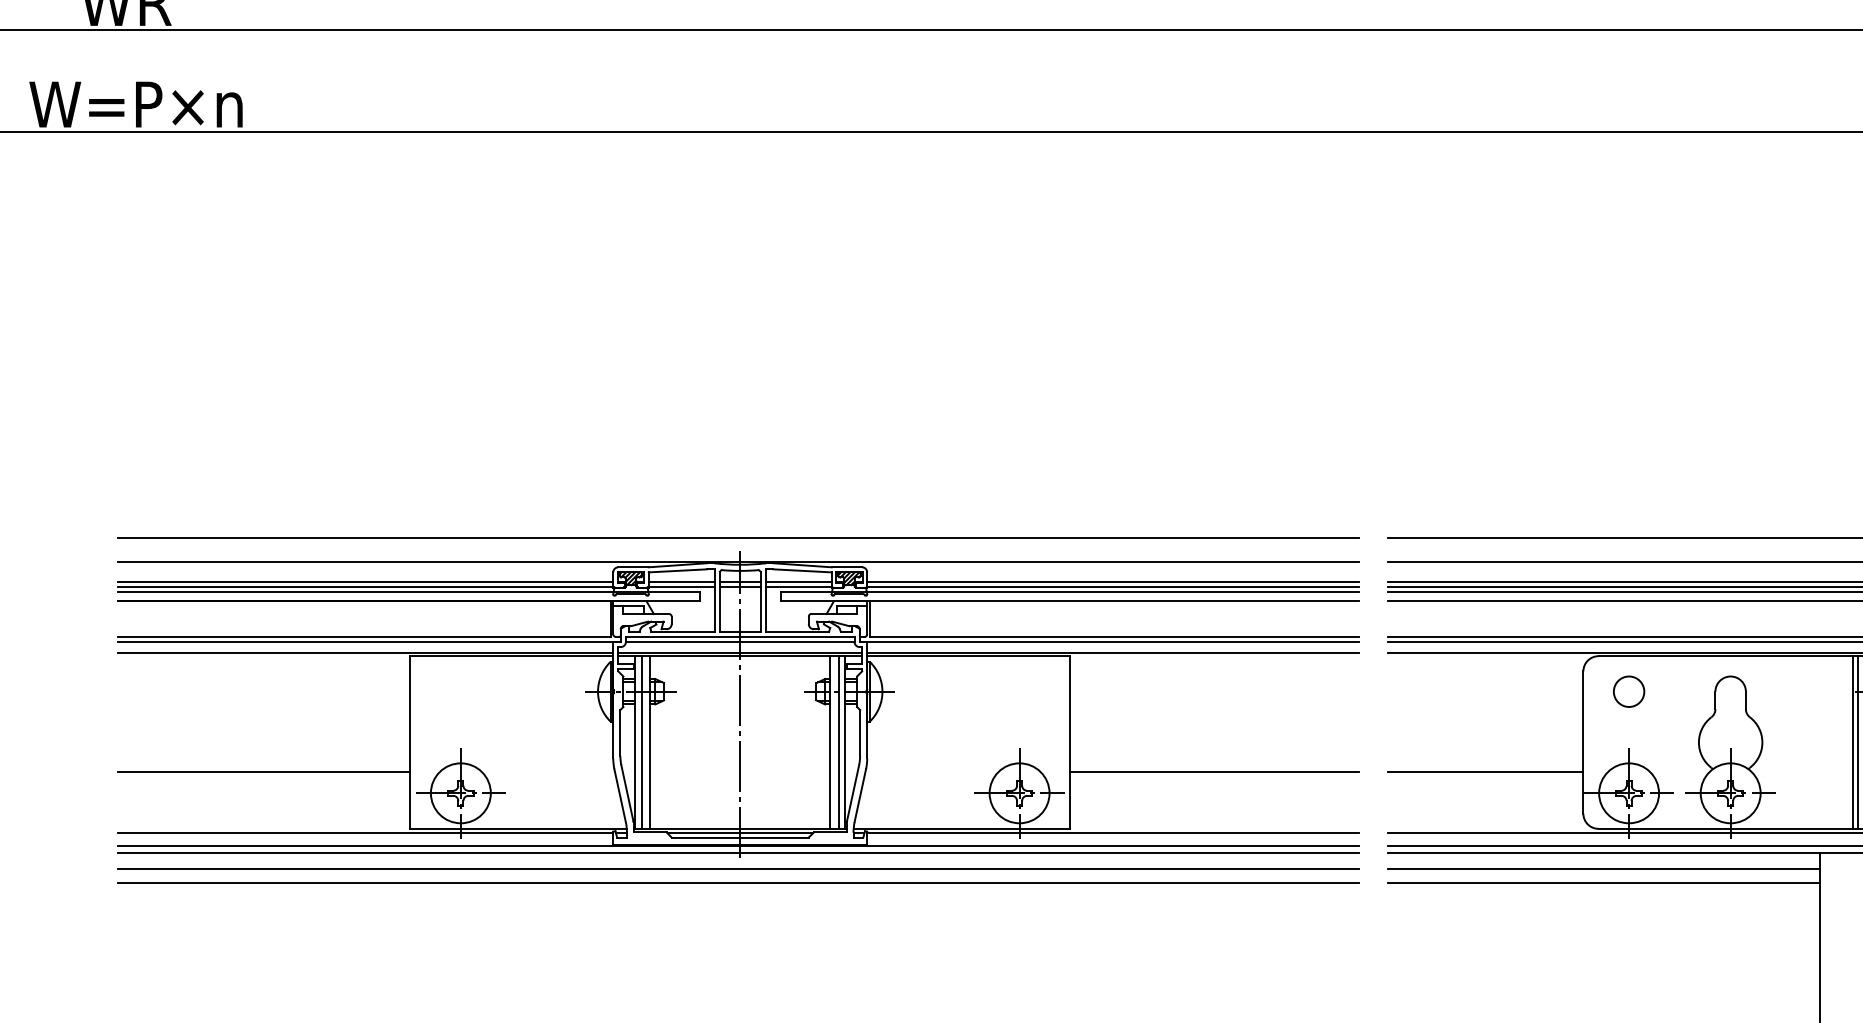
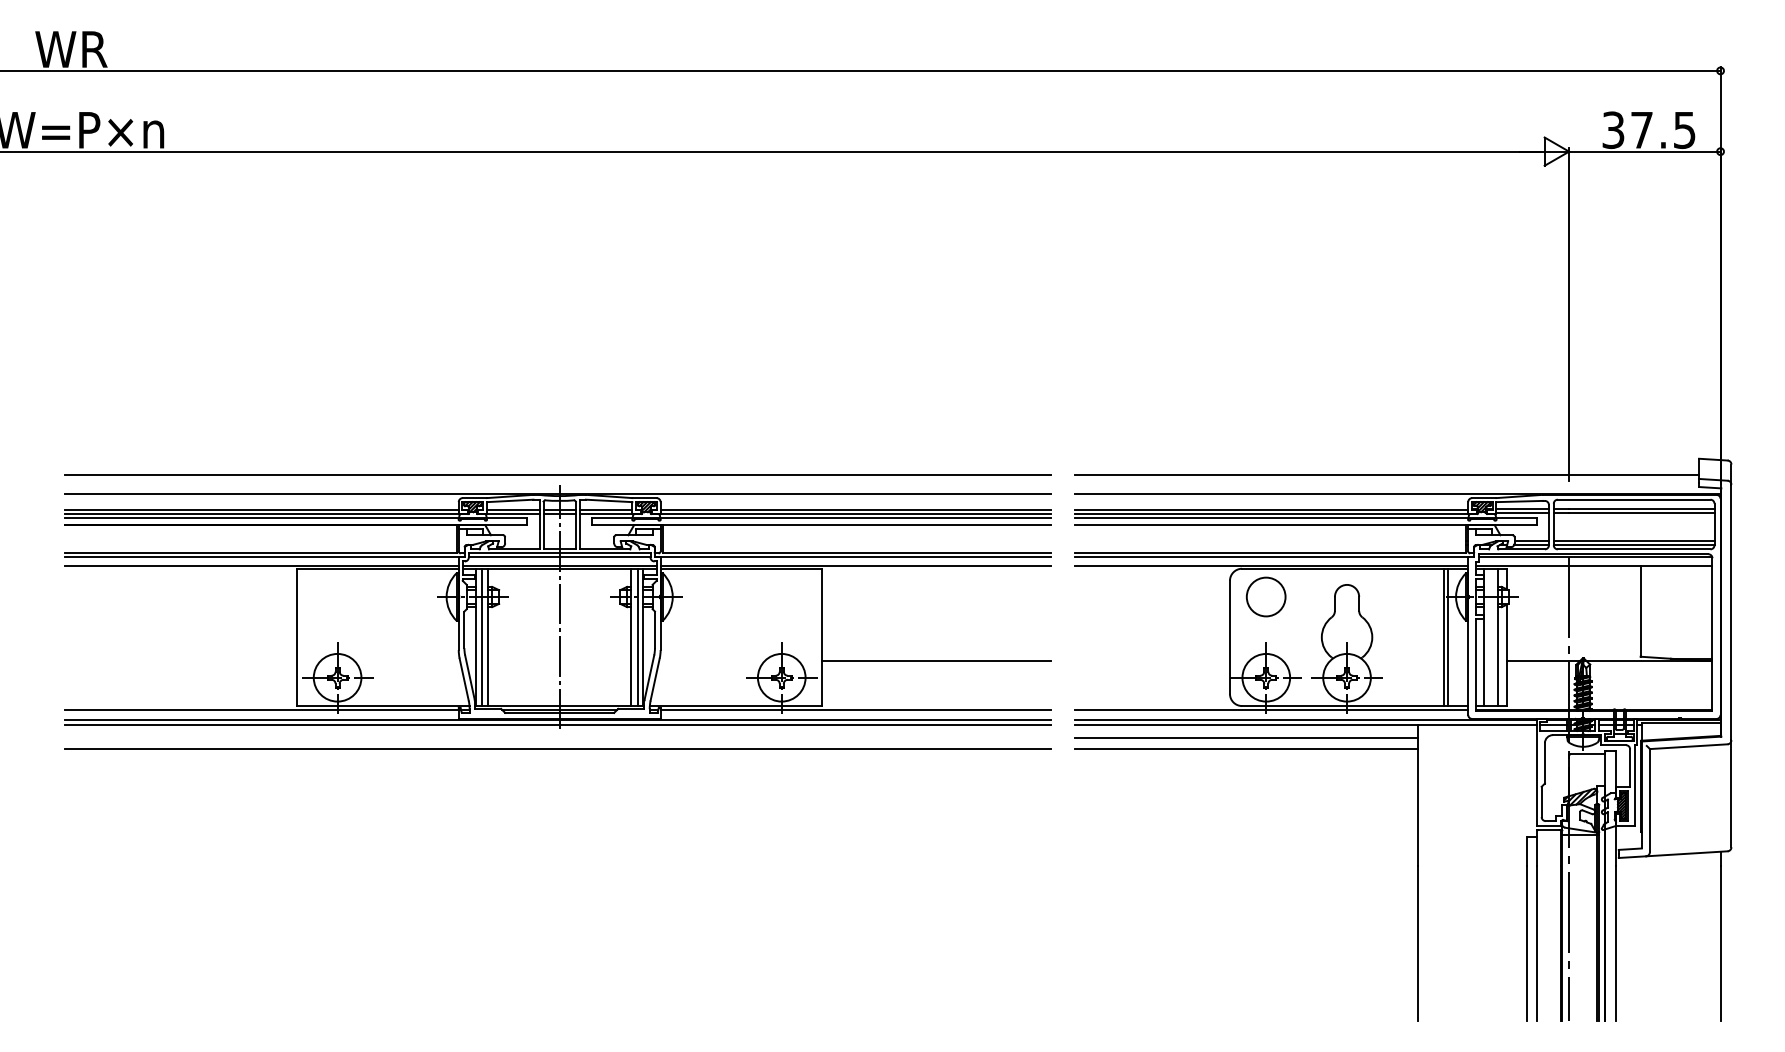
circle: (1629, 691) -> (1266, 596), size x1.6
line: (264, 771) -> (181, 660), removed
line: (1484, 771) -> (1151, 660), removed
line: (738, 868) -> (558, 737), removed

